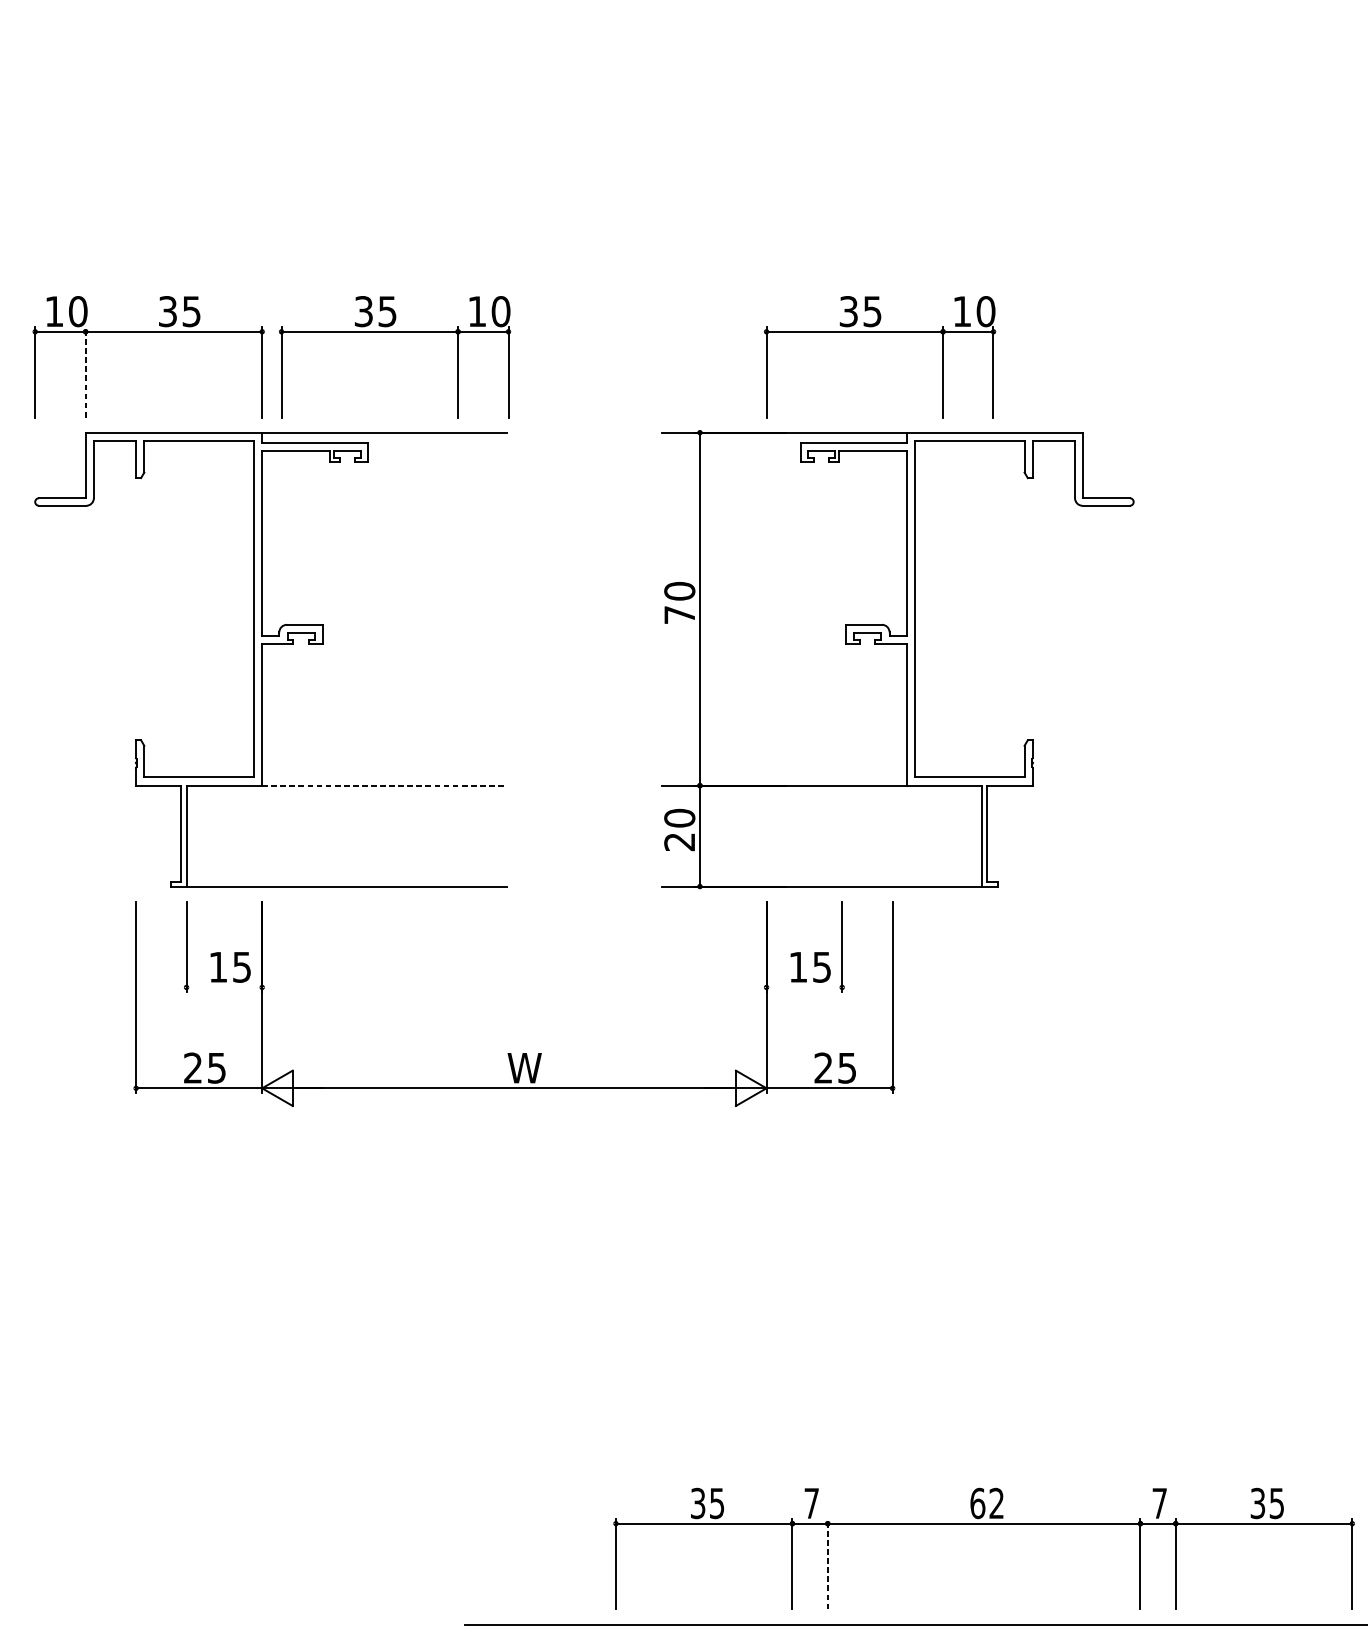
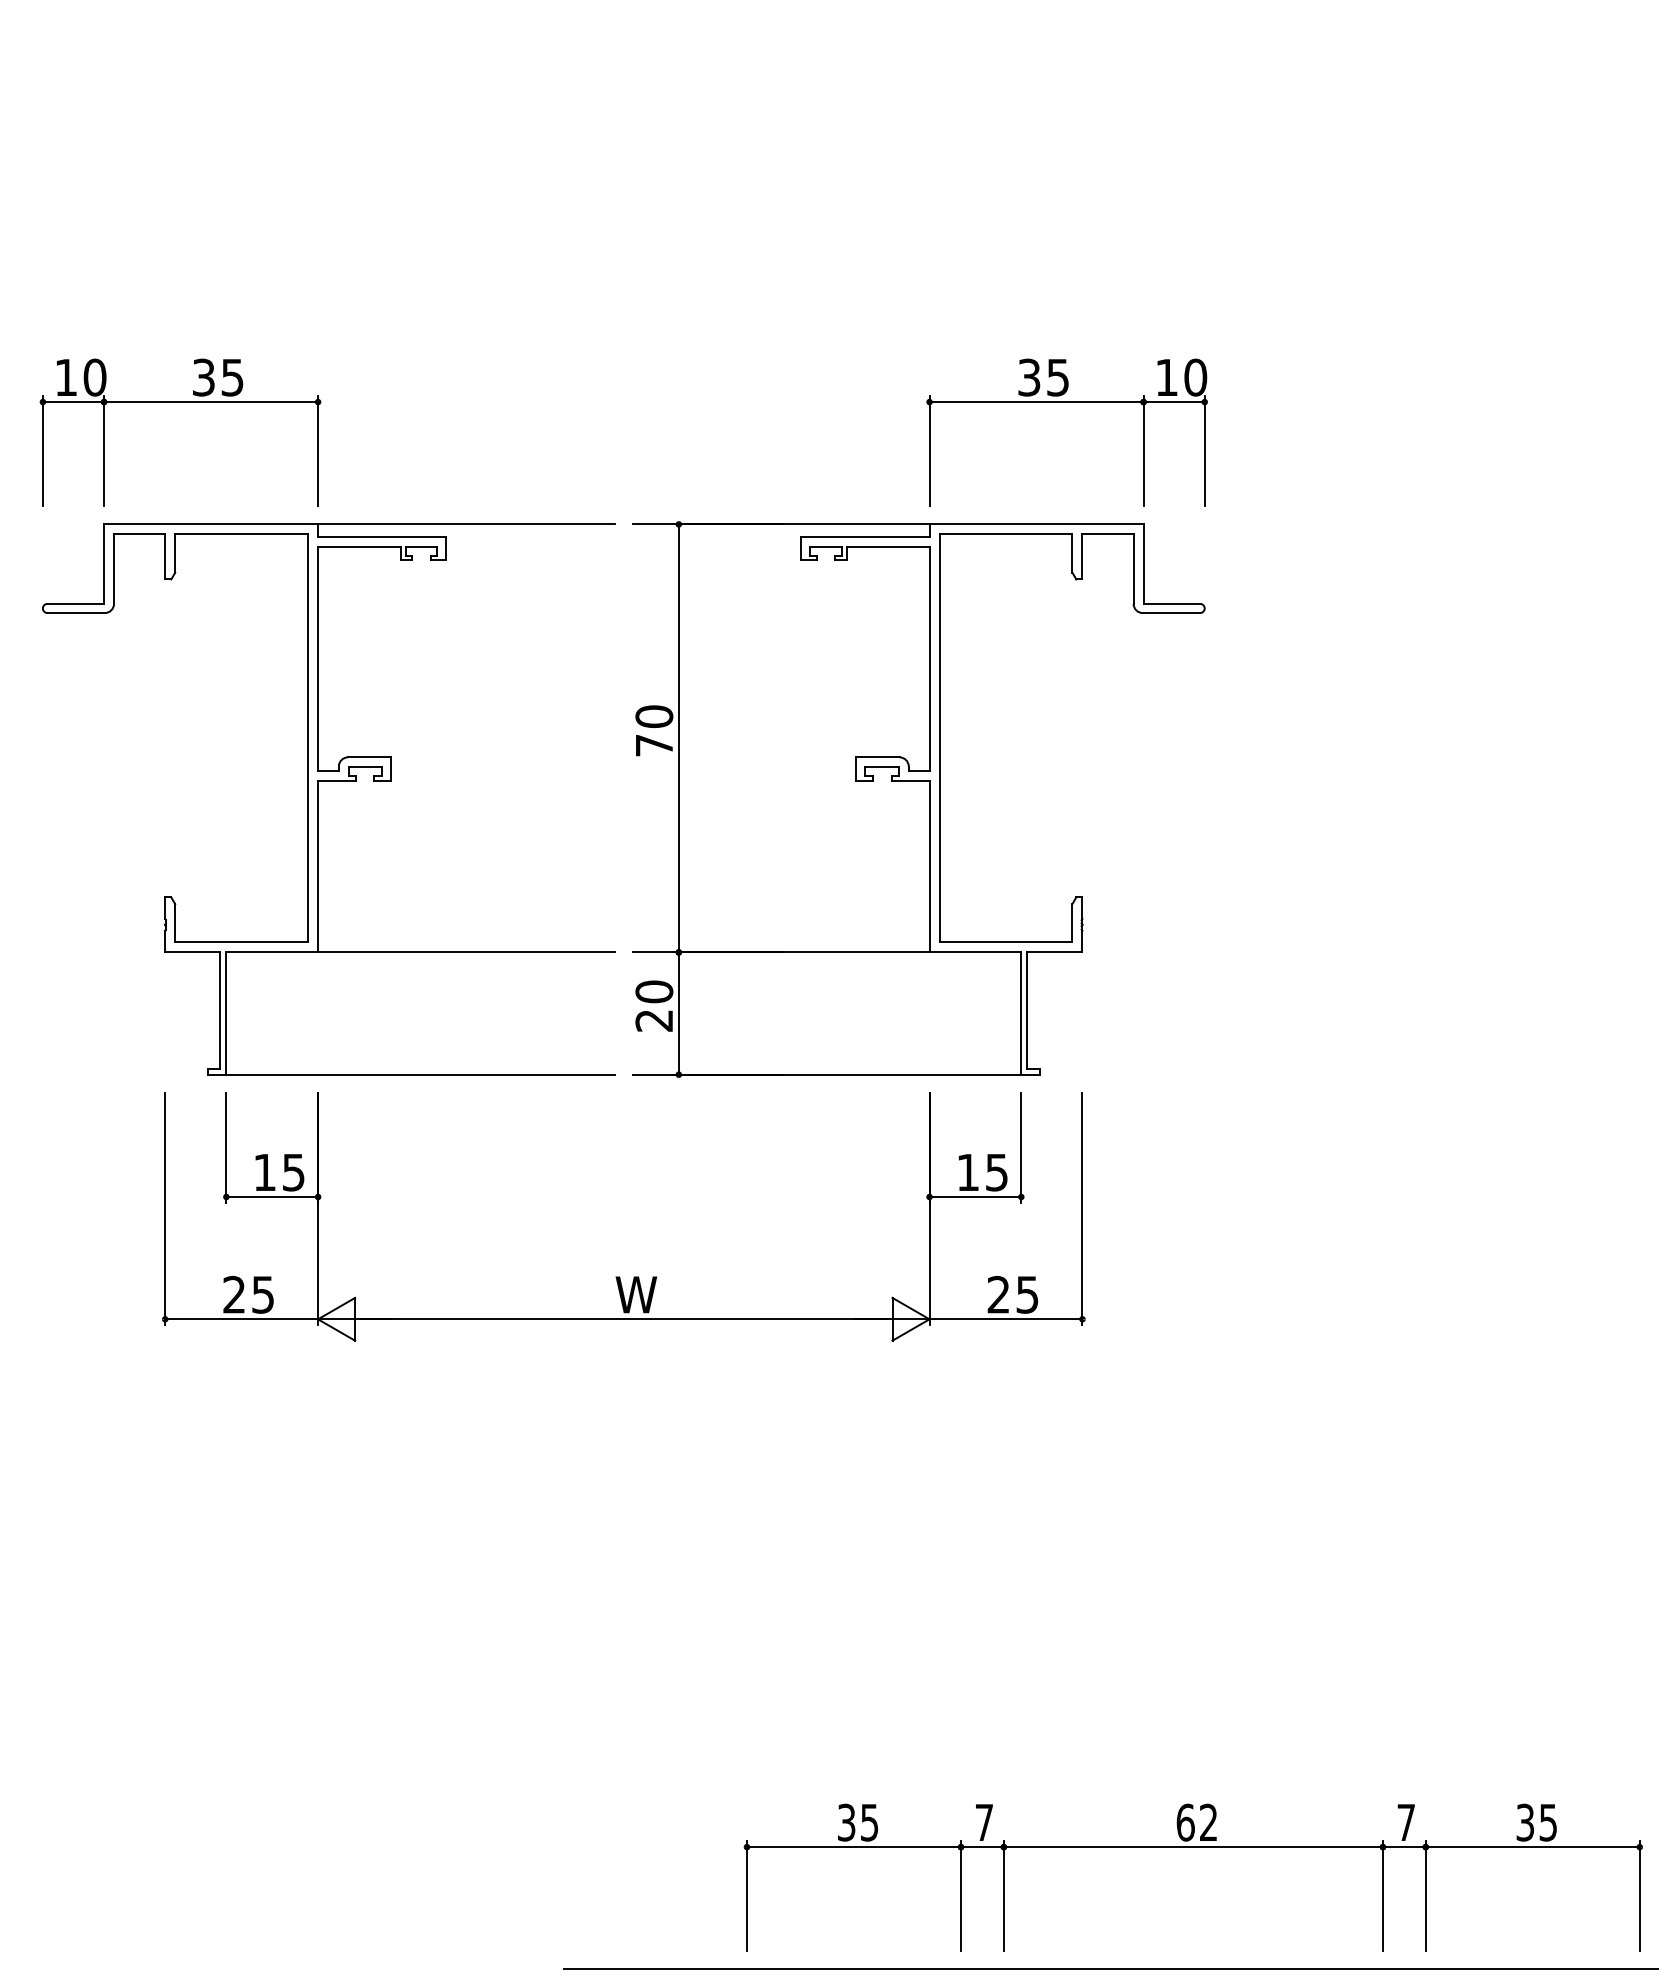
part: (394, 332) -> (478, 402), removed
line: (86, 371) -> (104, 450), dashed -> solid
part: (897, 659) -> (918, 799), moved
line: (384, 785) -> (466, 952), dashed -> solid
line: (224, 987) -> (272, 1197), added
line: (804, 987) -> (975, 1197), added
line: (827, 1563) -> (1003, 1895), dashed -> solid

